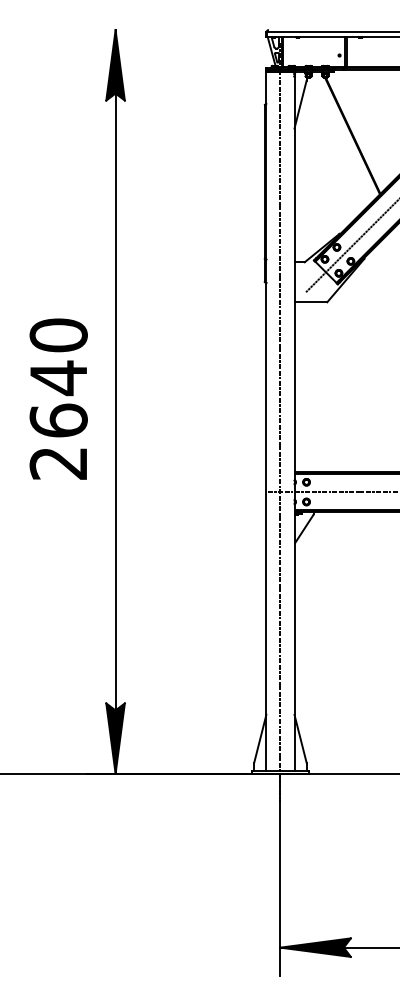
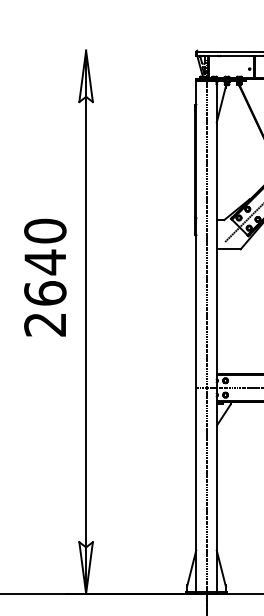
fill: (115, 65) -> (86, 76), removed
text: (58, 398) -> (45, 277), moved
fill: (115, 738) -> (86, 567), removed

